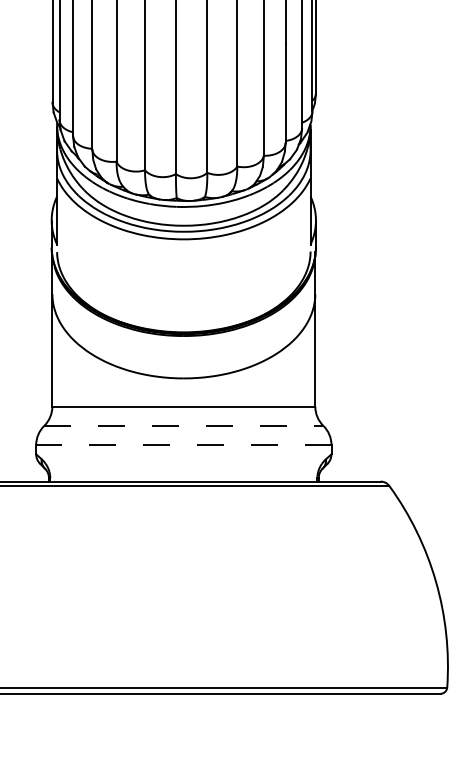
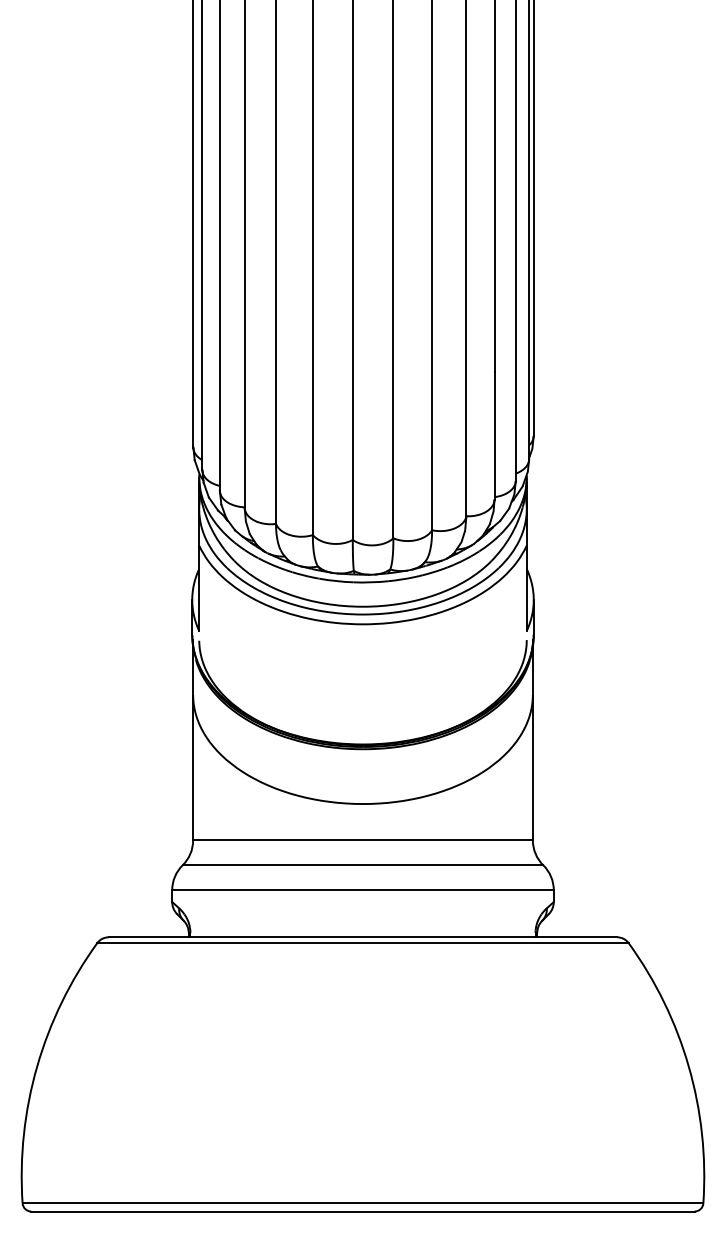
line: (184, 426) -> (363, 865), dashed -> solid
line: (184, 445) -> (363, 890), dashed -> solid

